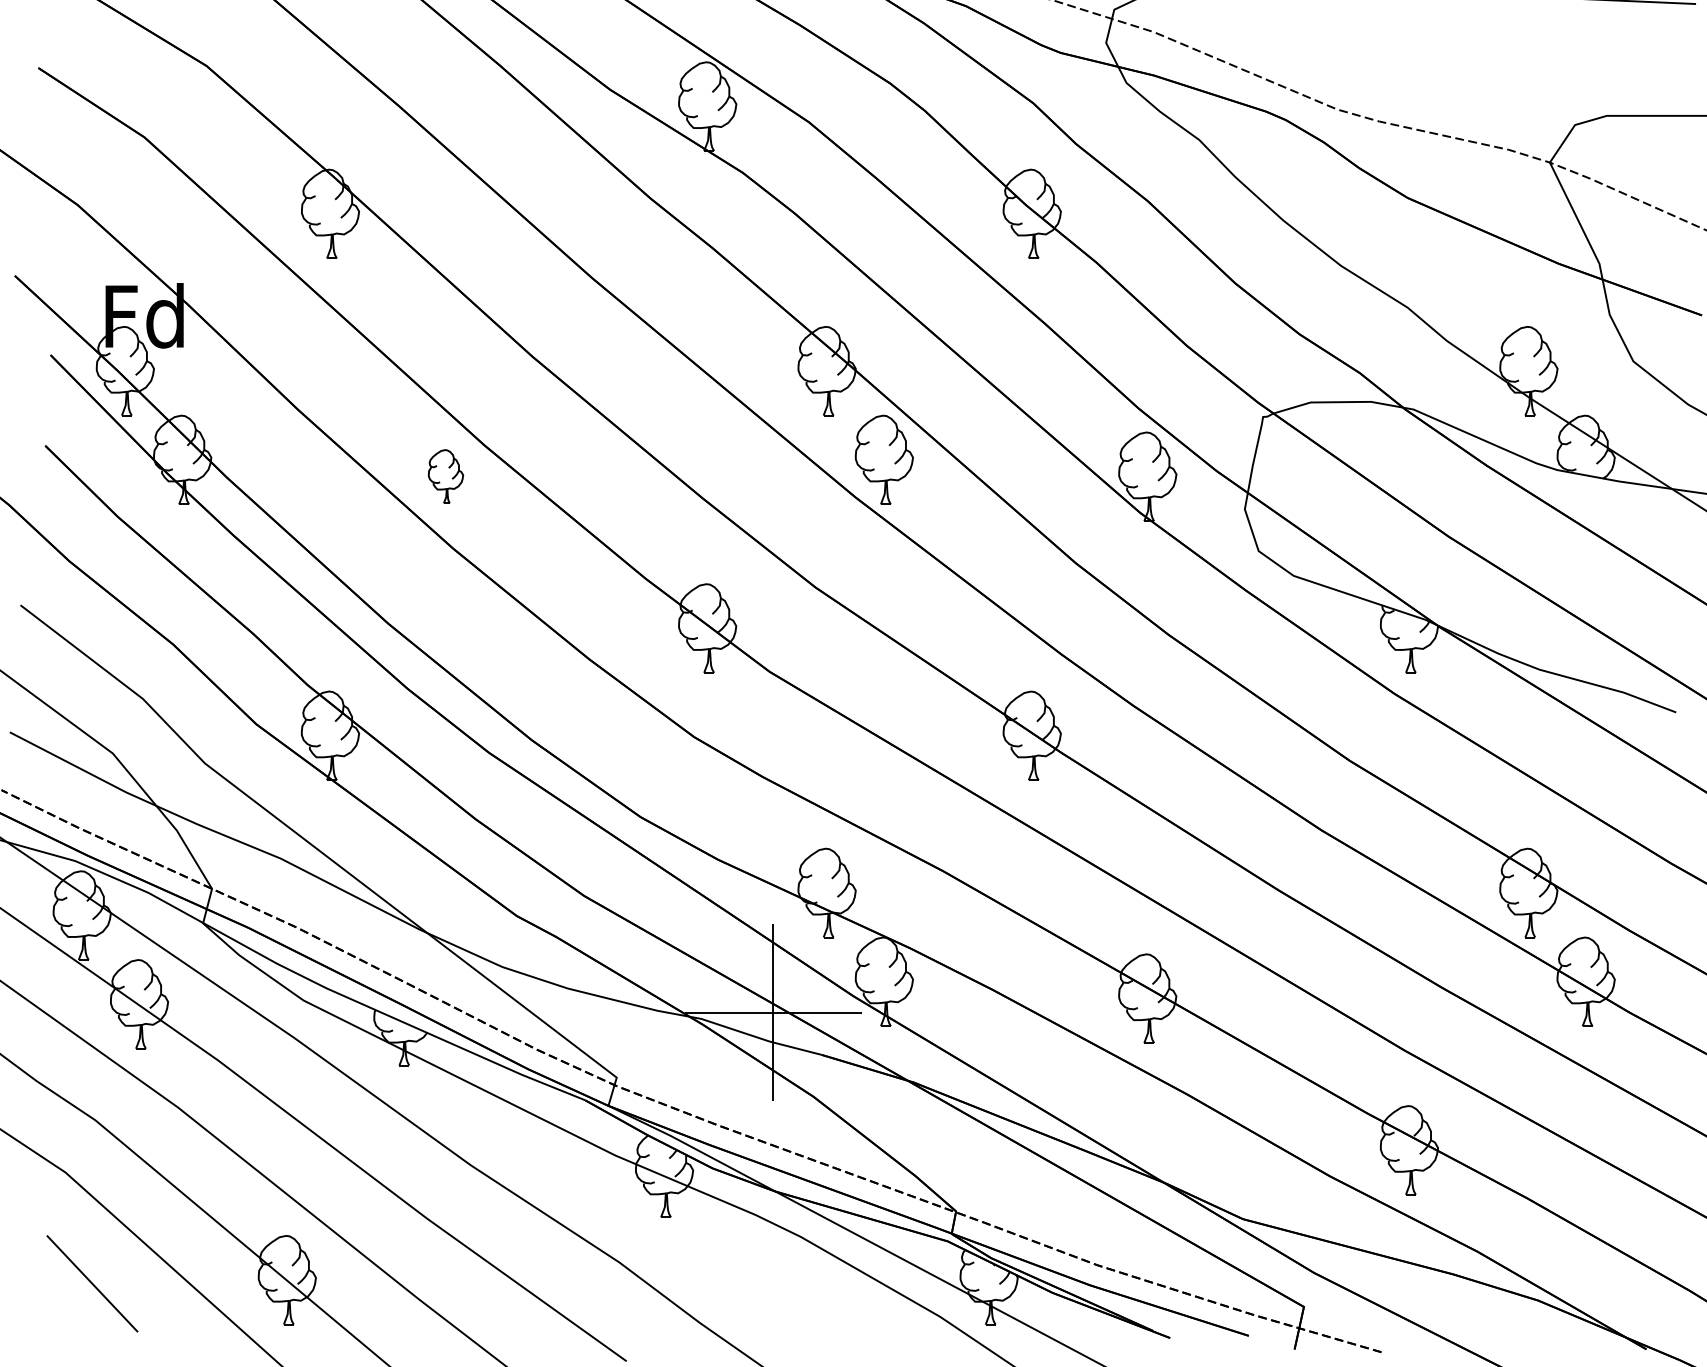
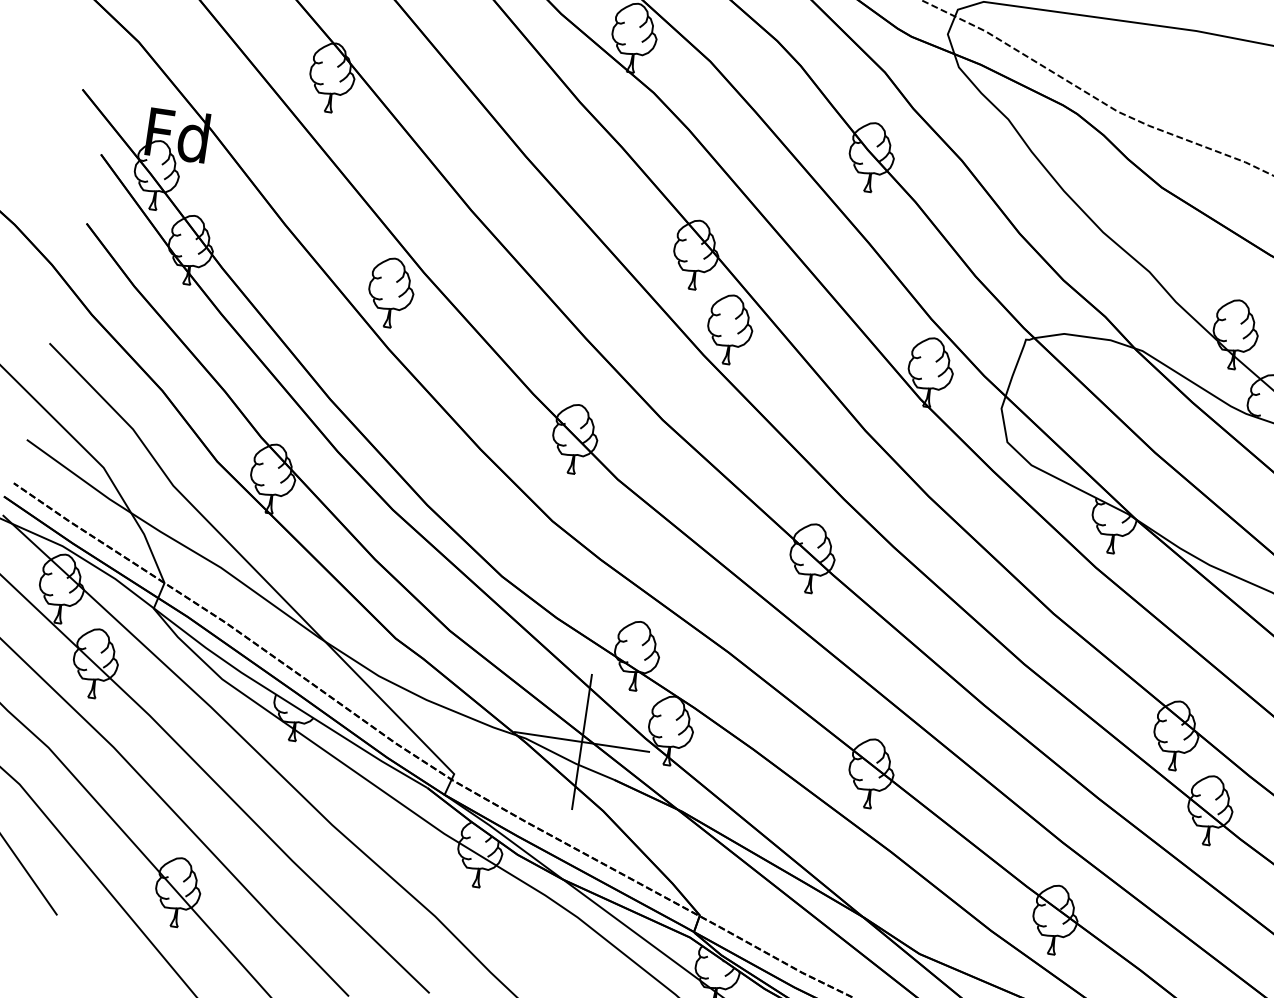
part: (445, 476) -> (390, 292), size x1.67

